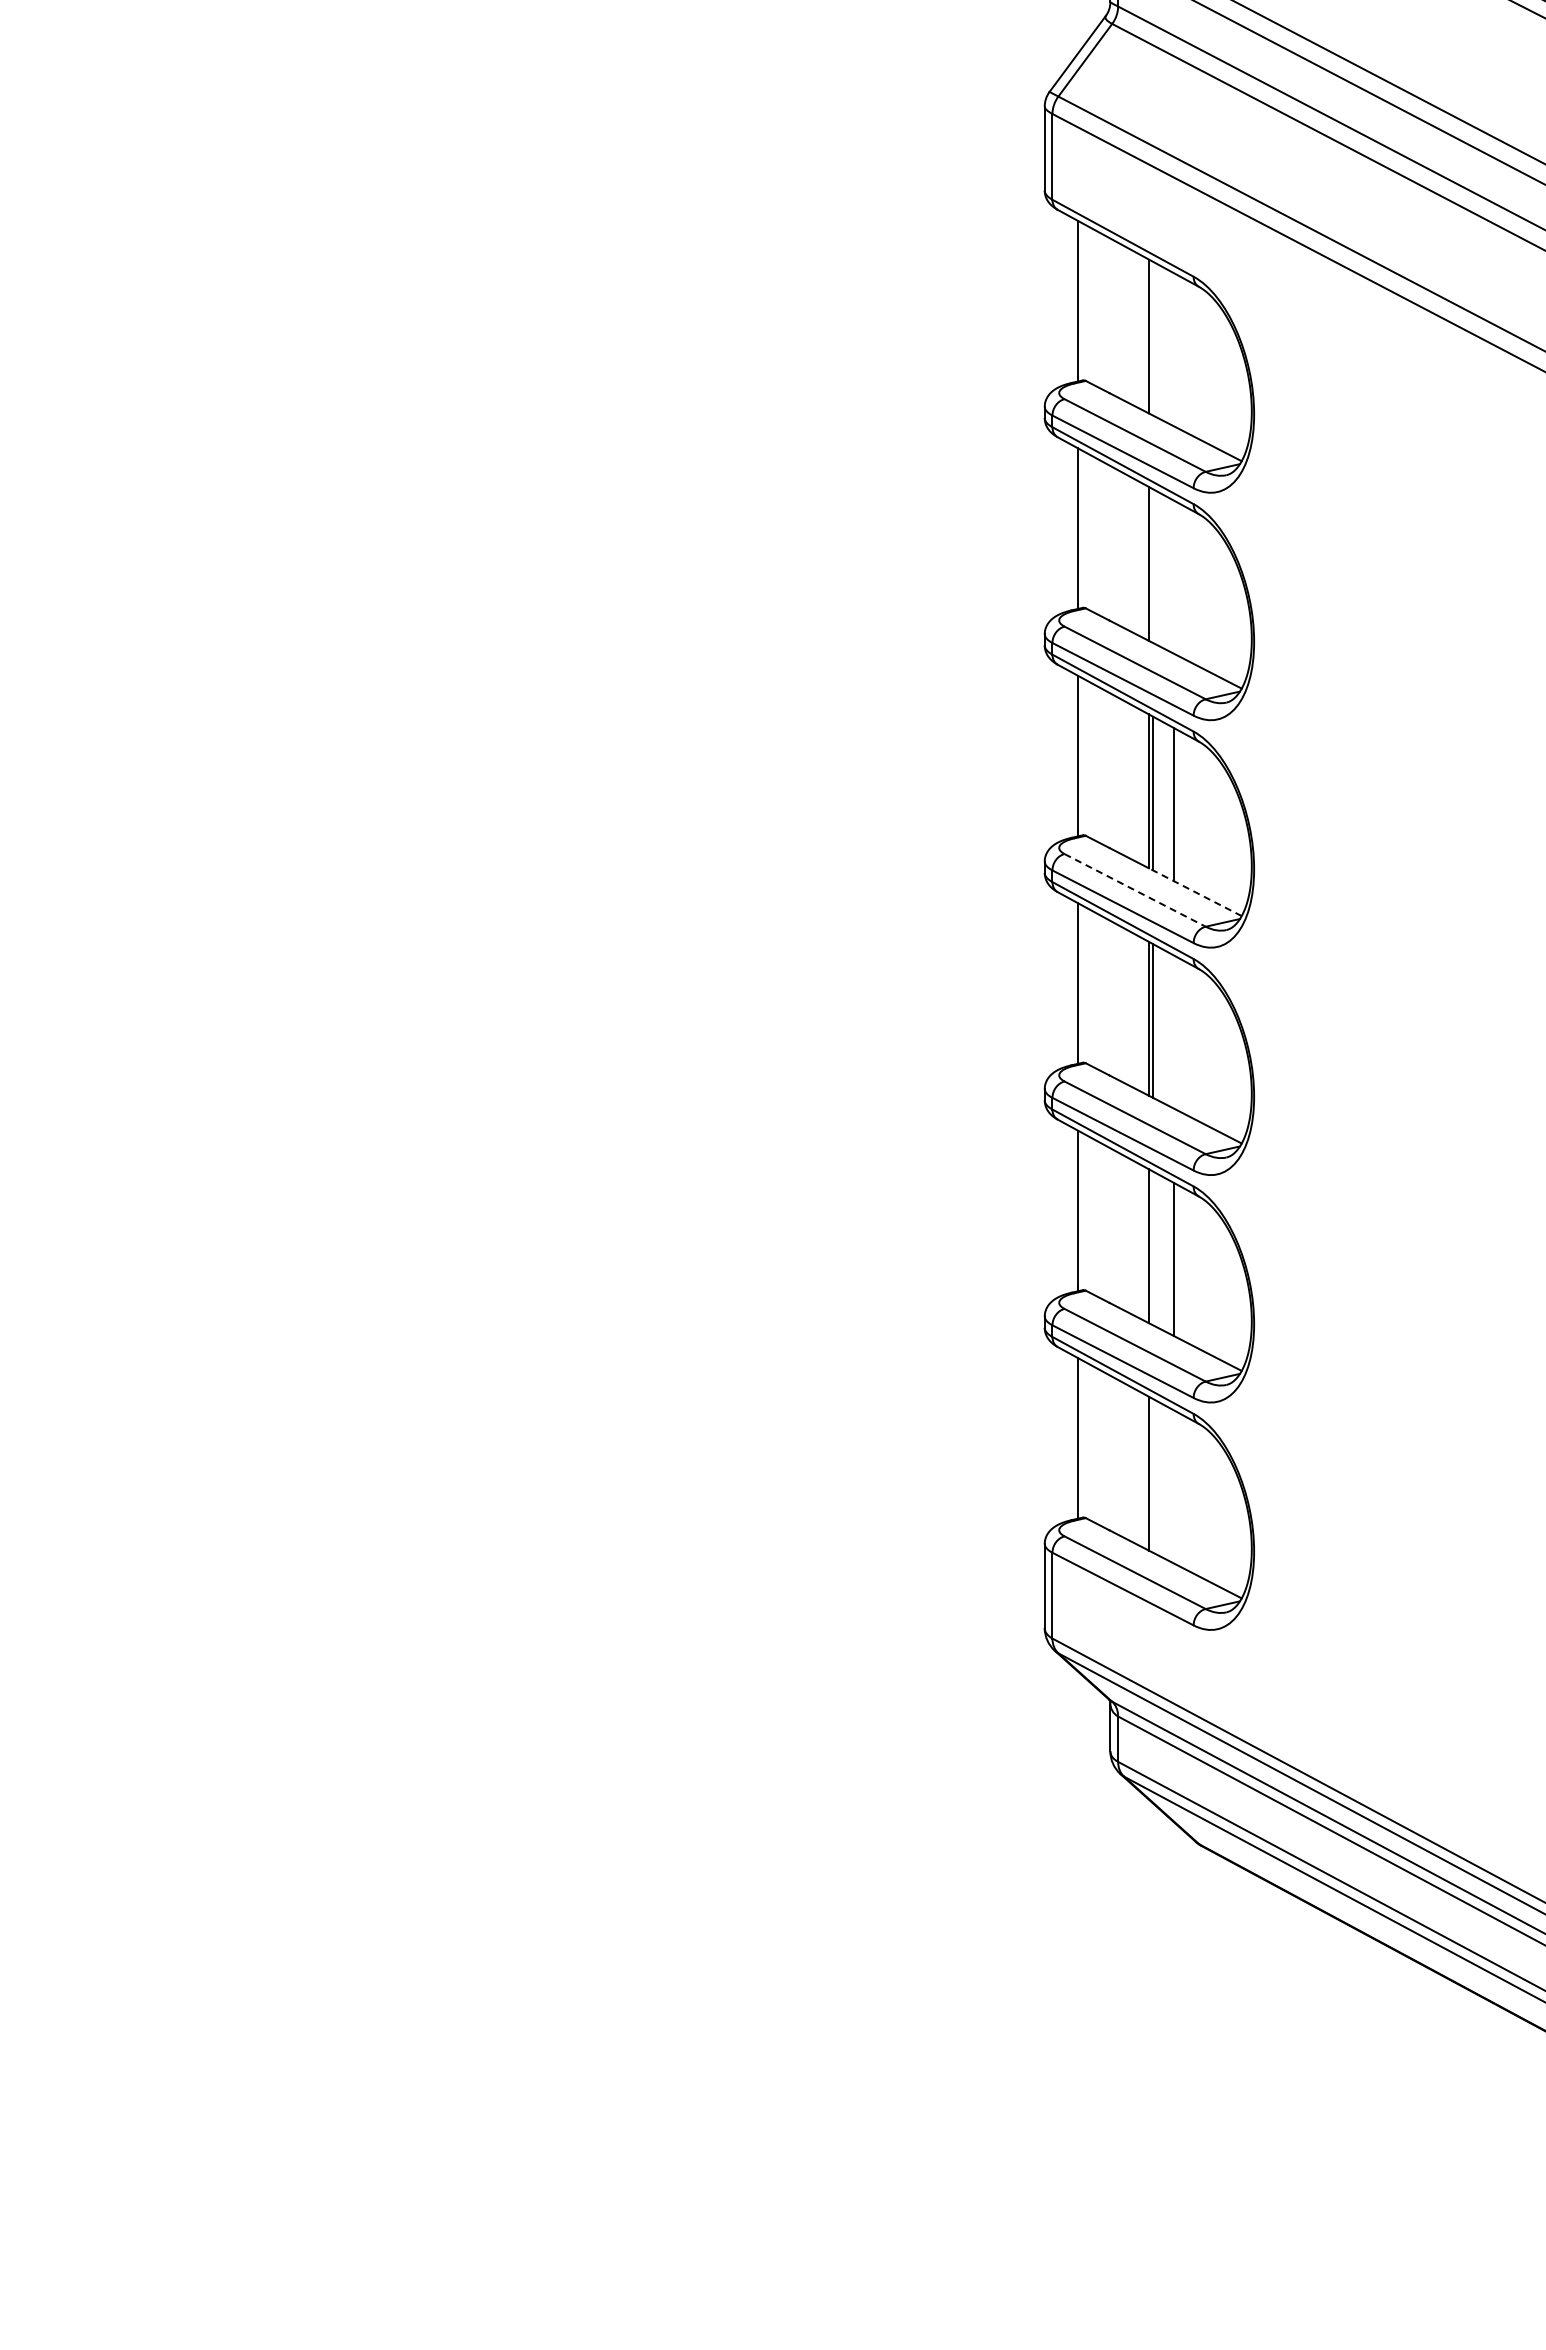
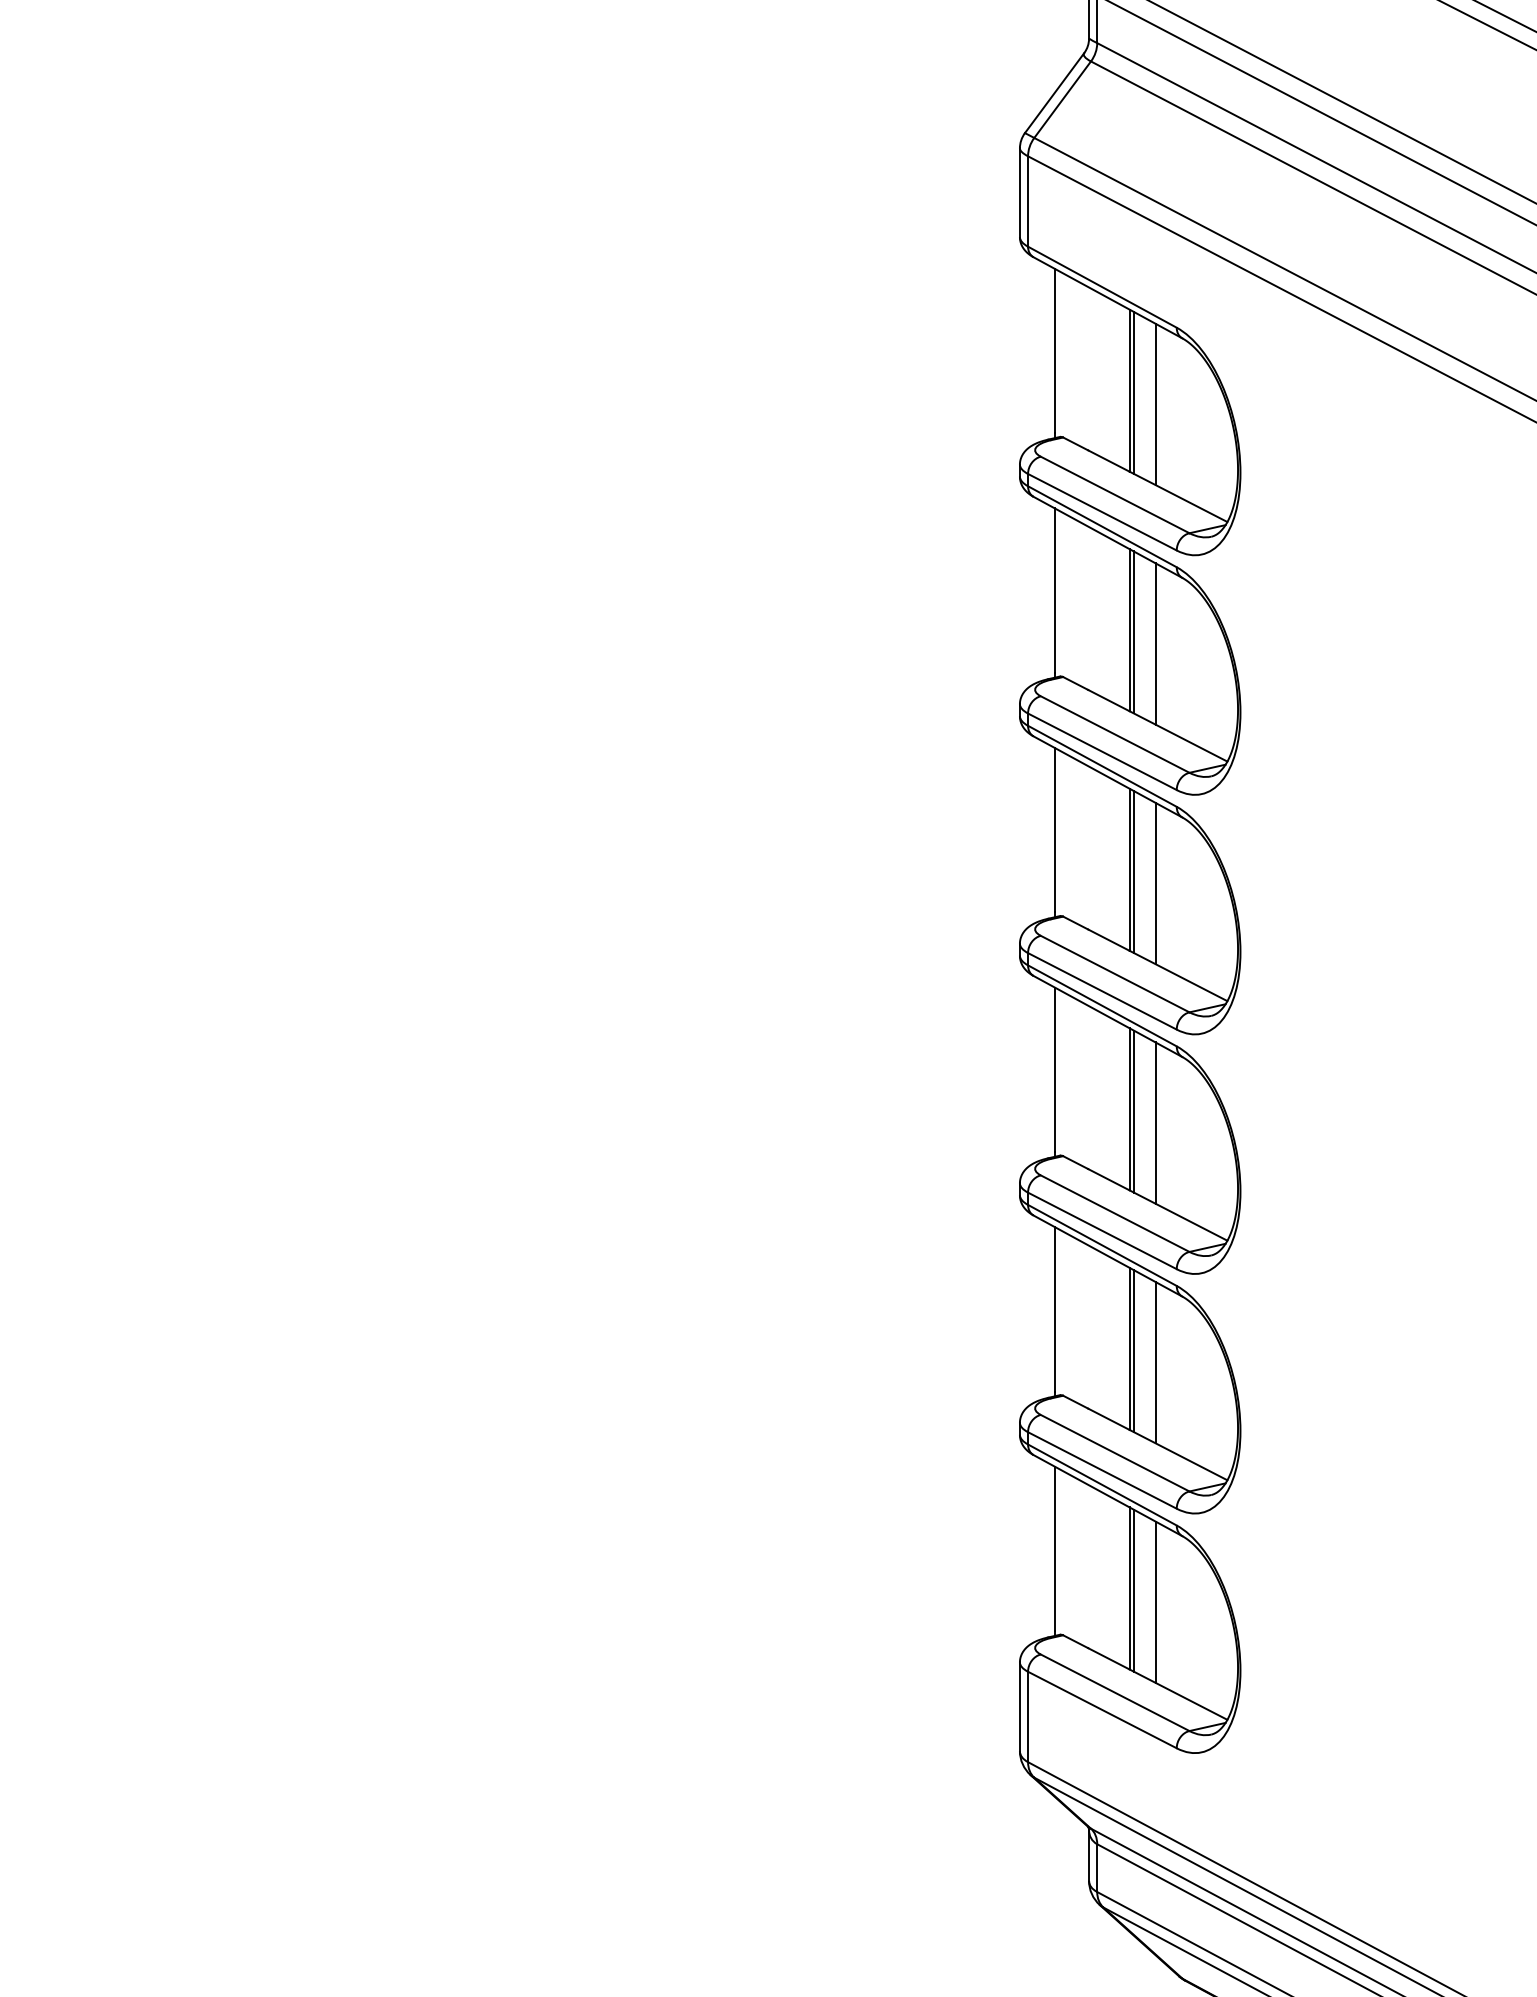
line: (1152, 338) -> (1133, 392), added
line: (1173, 349) -> (1155, 404), added
line: (1152, 565) -> (1133, 631), added
line: (1173, 576) -> (1155, 643), added
line: (1135, 890) -> (1115, 974), dashed -> solid
line: (1194, 891) -> (1177, 975), dashed -> solid
line: (1173, 1031) -> (1155, 1122), added
line: (1152, 1248) -> (1133, 1351), added
line: (1152, 1475) -> (1133, 1590), added
line: (1173, 1486) -> (1155, 1601), added

